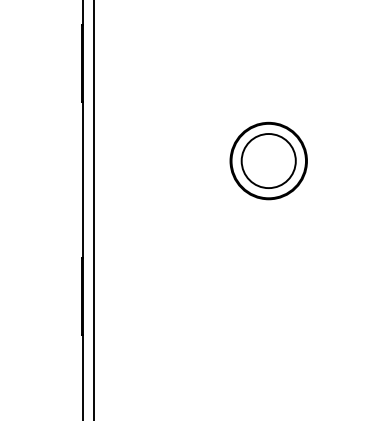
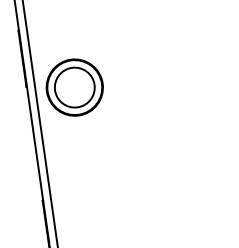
part: (268, 160) -> (74, 87), moved

